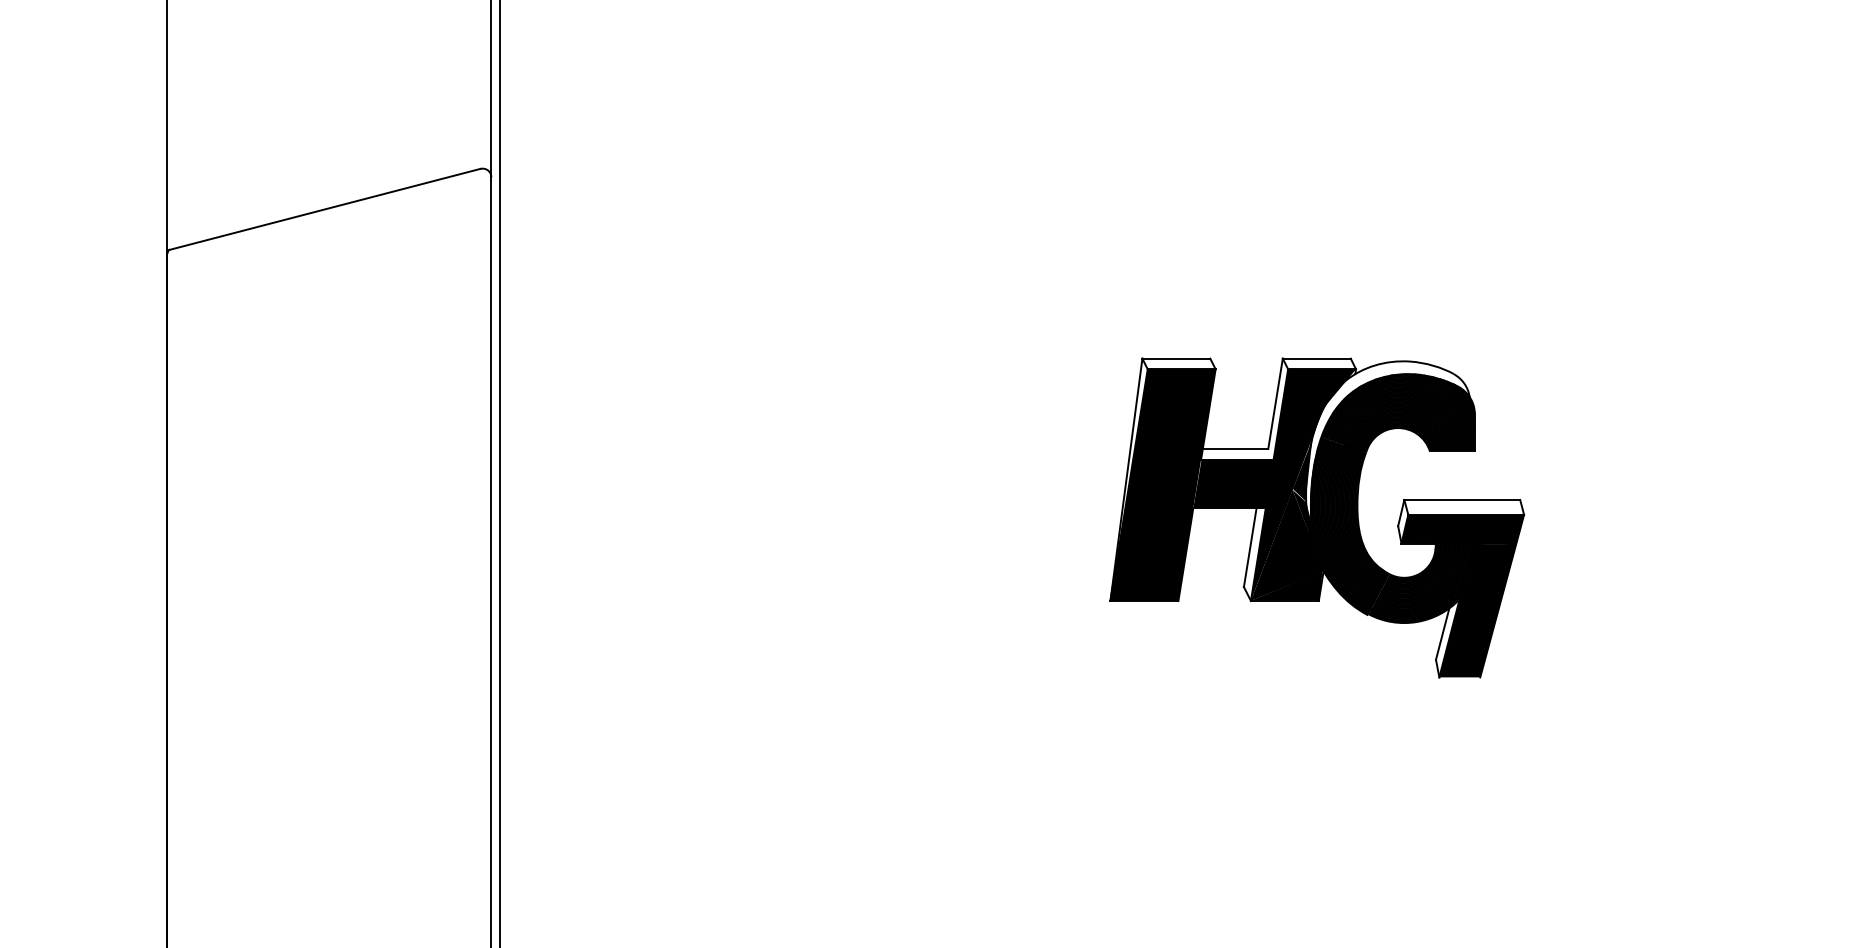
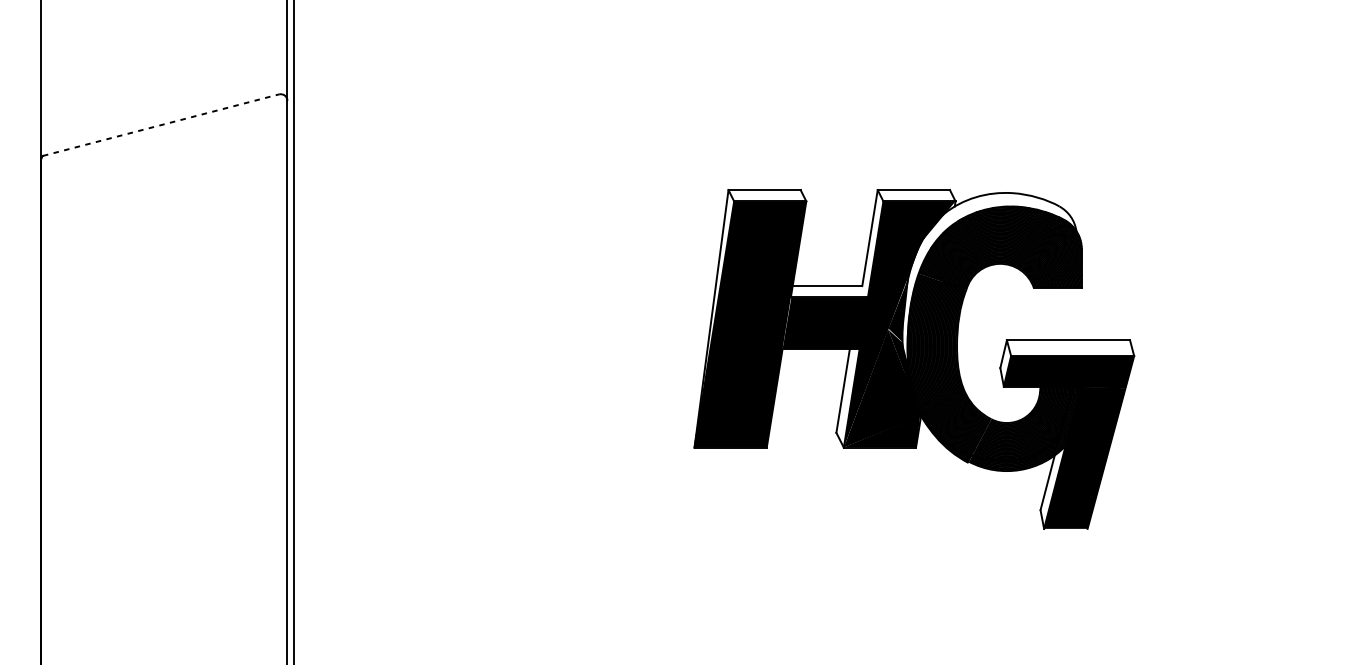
line: (324, 209) -> (160, 125), solid -> dashed
part: (1317, 517) -> (914, 359), size x1.4

